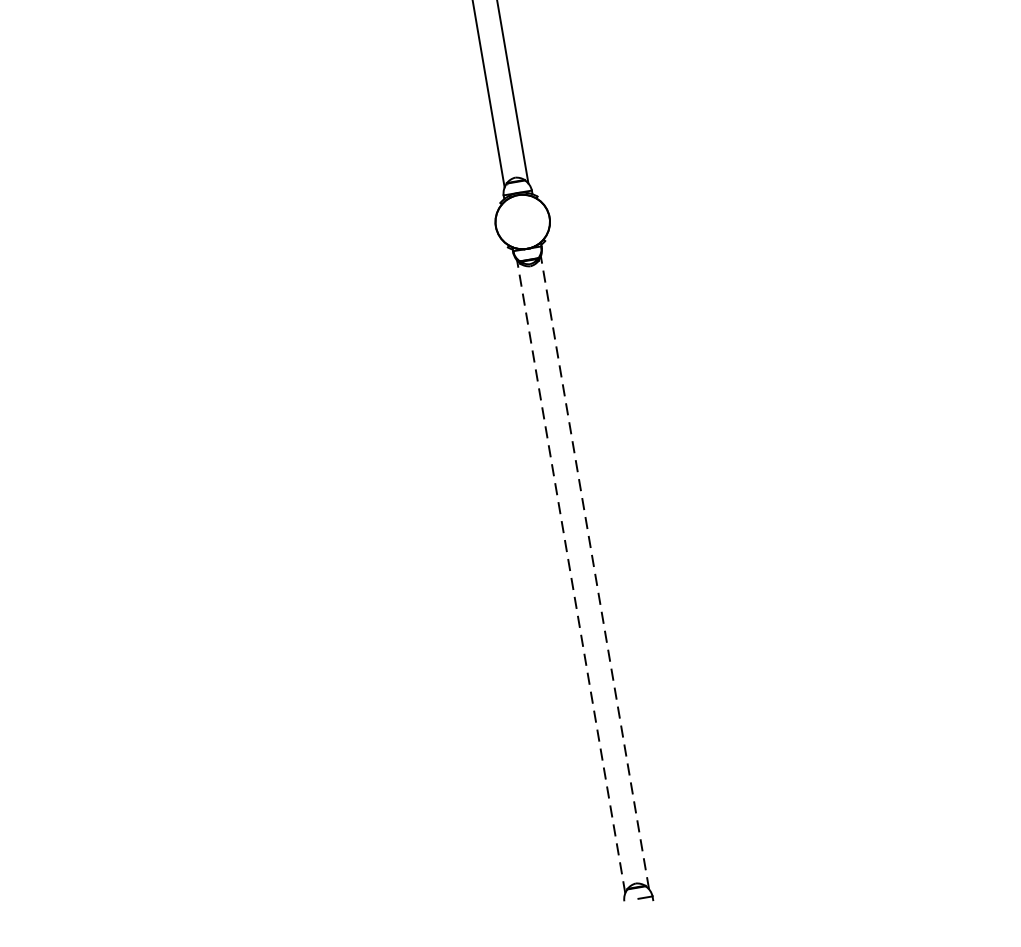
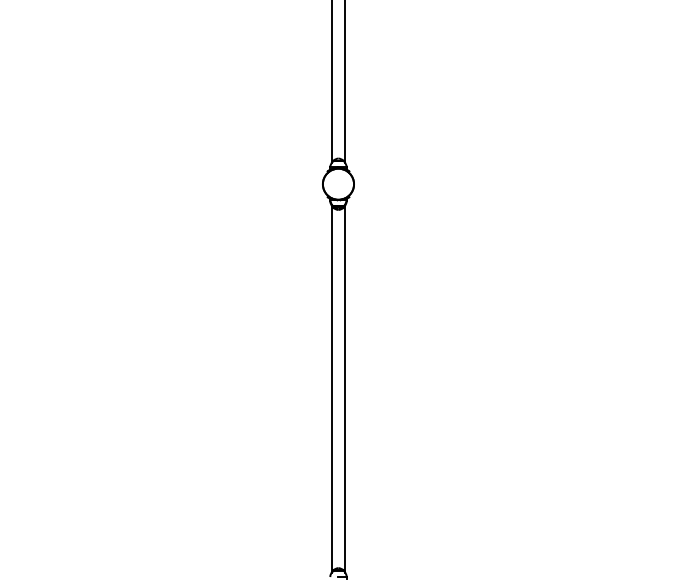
line: (595, 573) -> (345, 389), dashed -> solid
line: (571, 577) -> (331, 389), dashed -> solid

